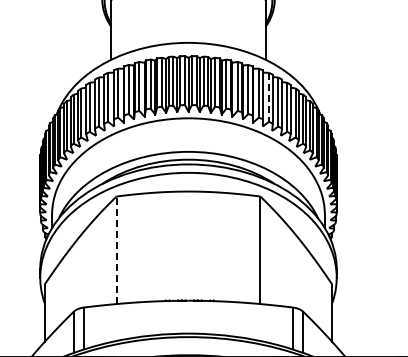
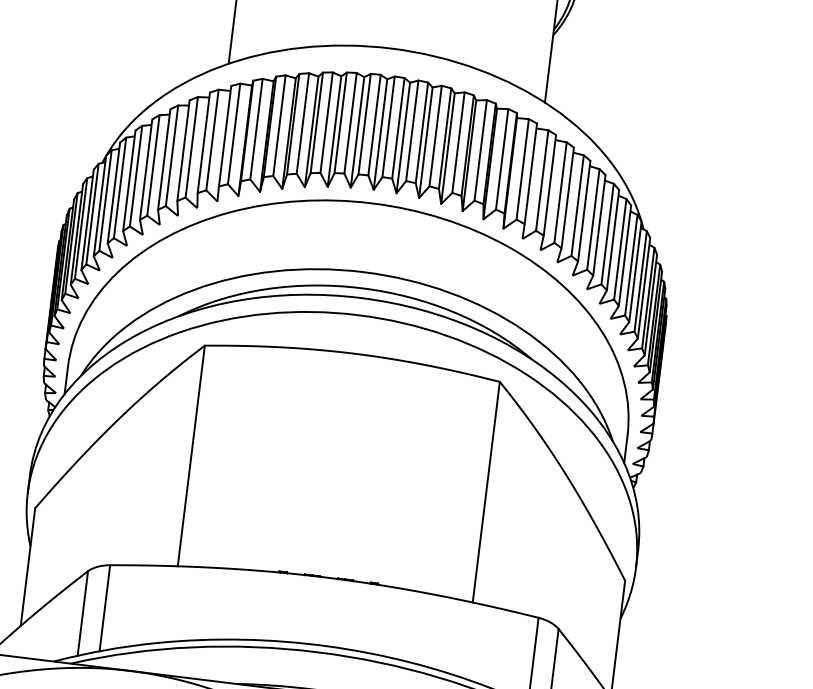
line: (268, 97) -> (541, 180), dashed -> solid
line: (116, 250) -> (191, 456), dashed -> solid

